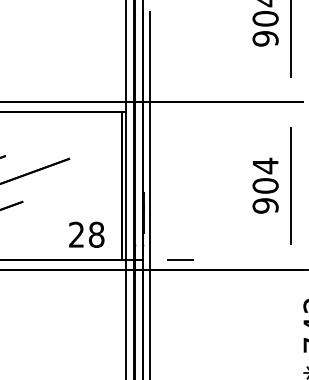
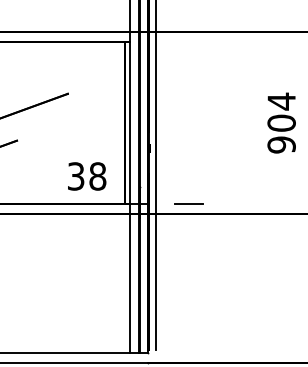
text: (76, 234) -> (75, 176), 28 -> 38

